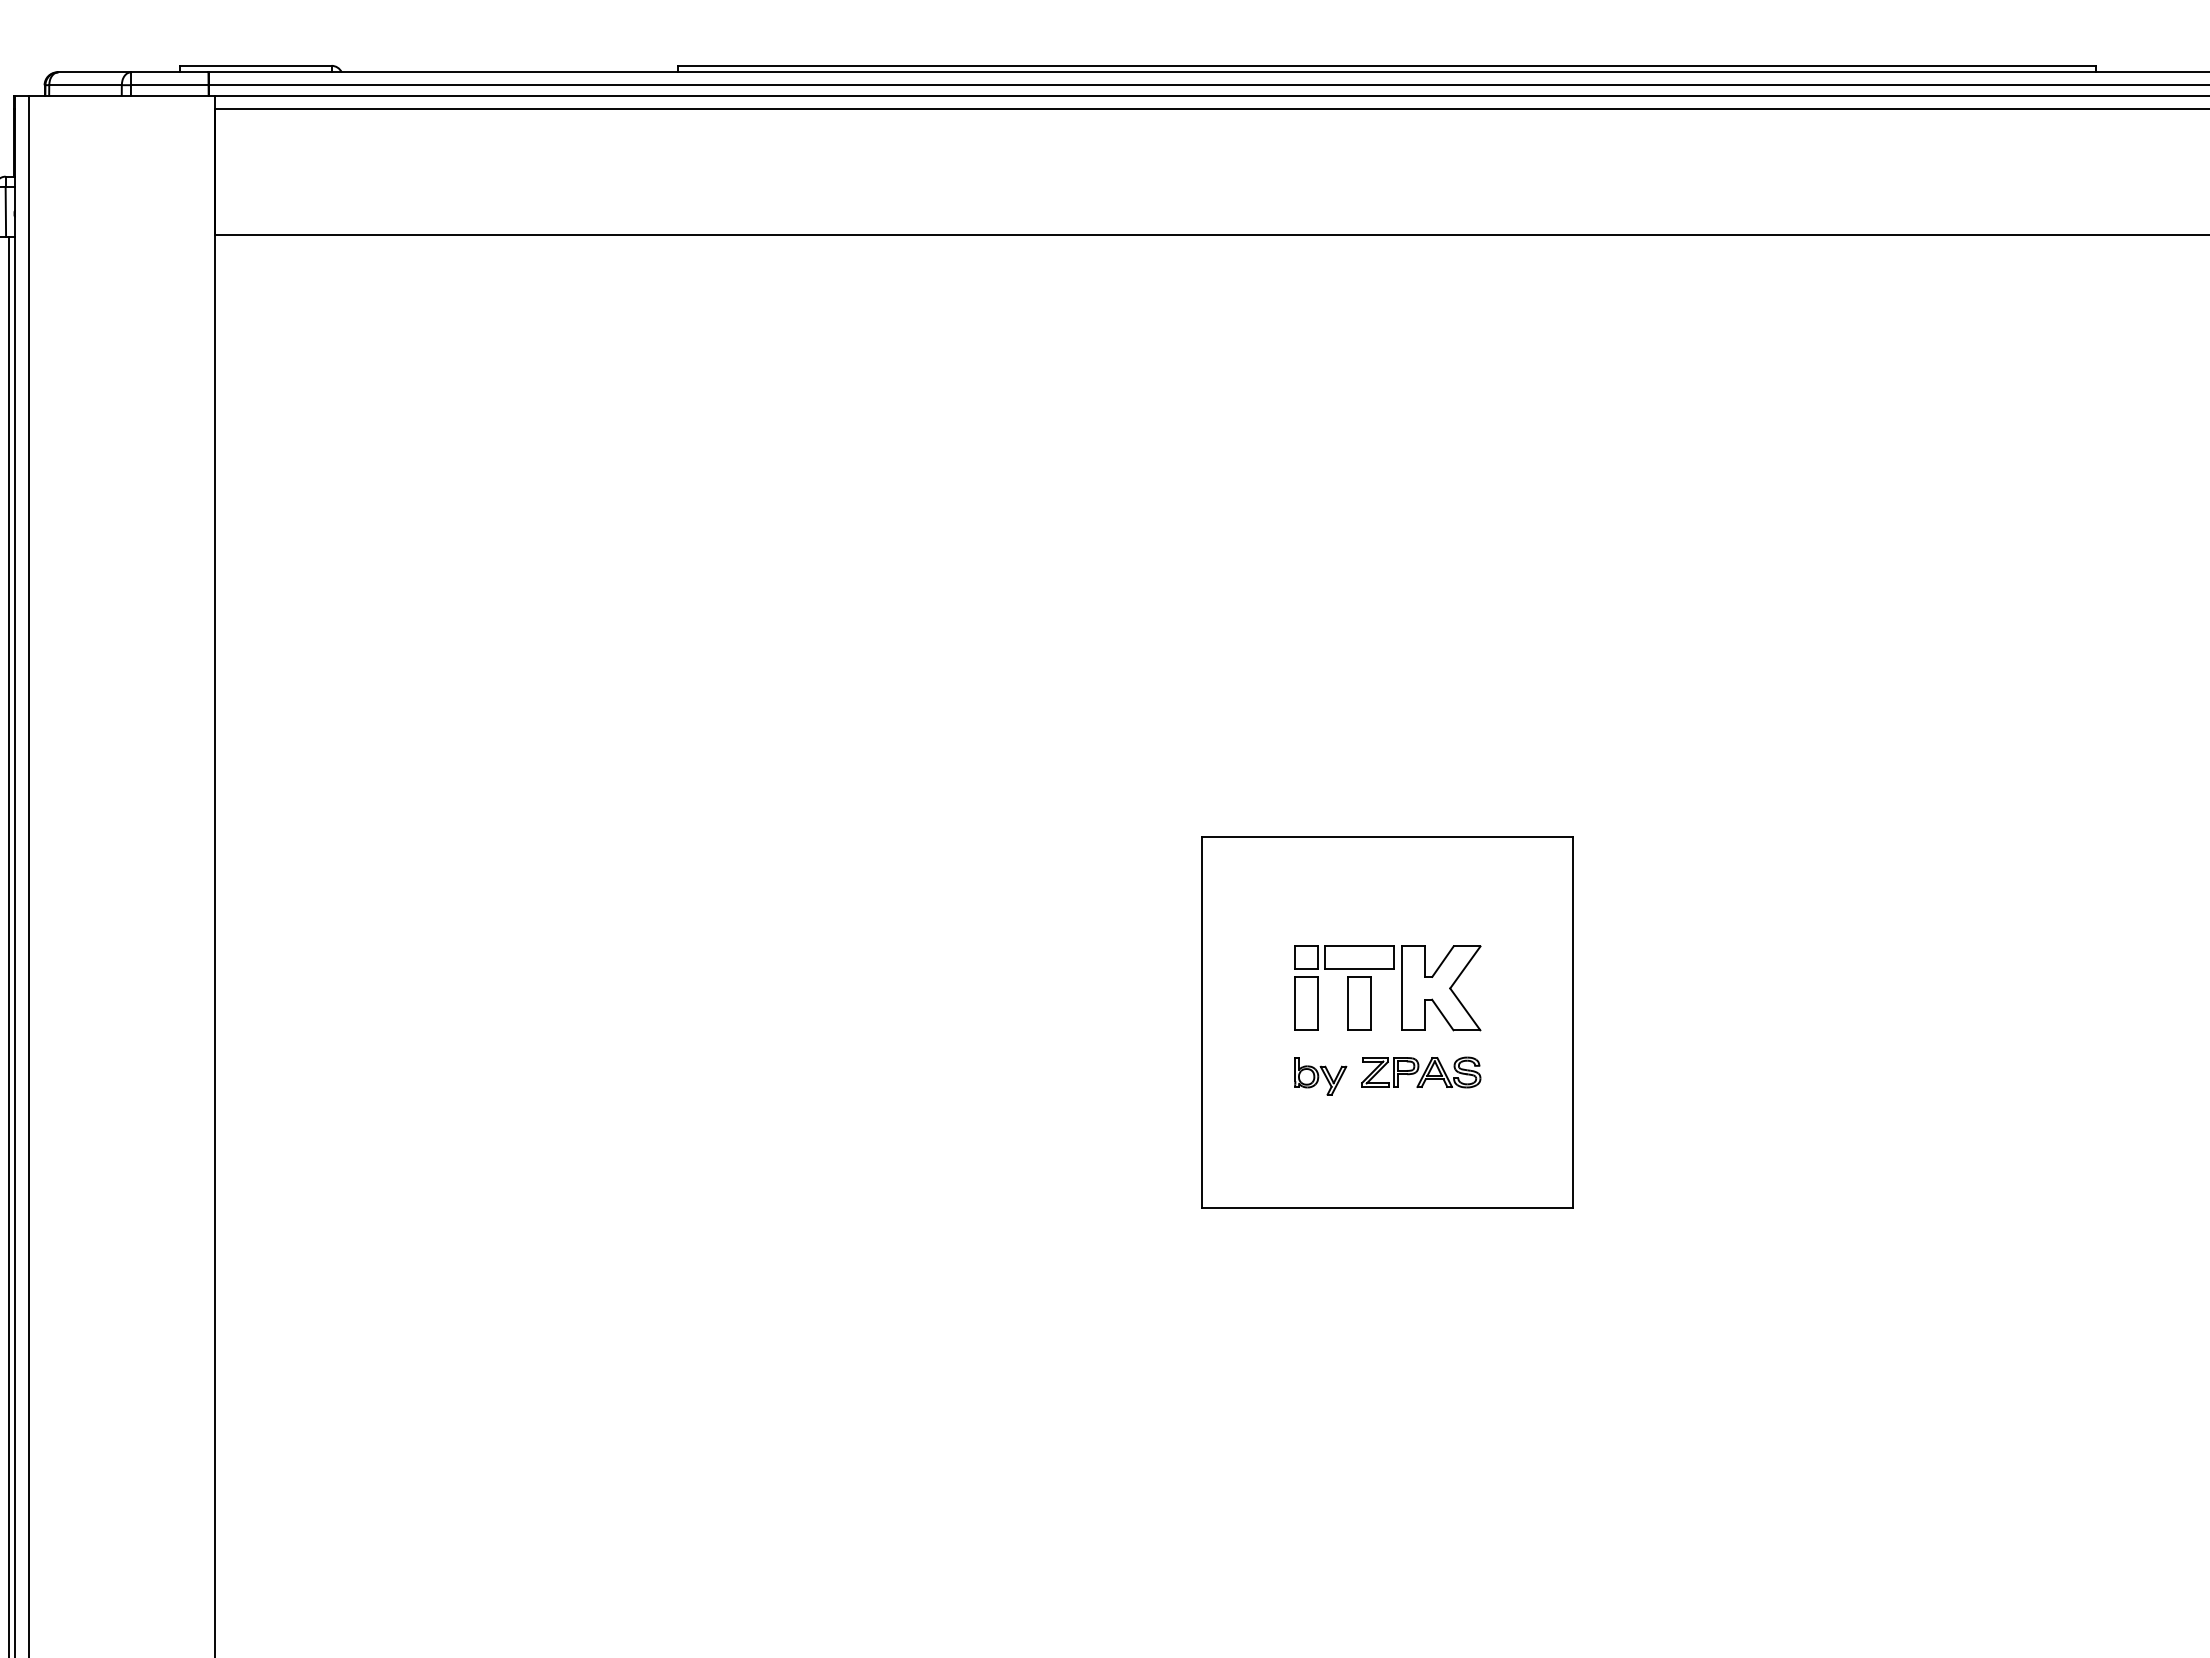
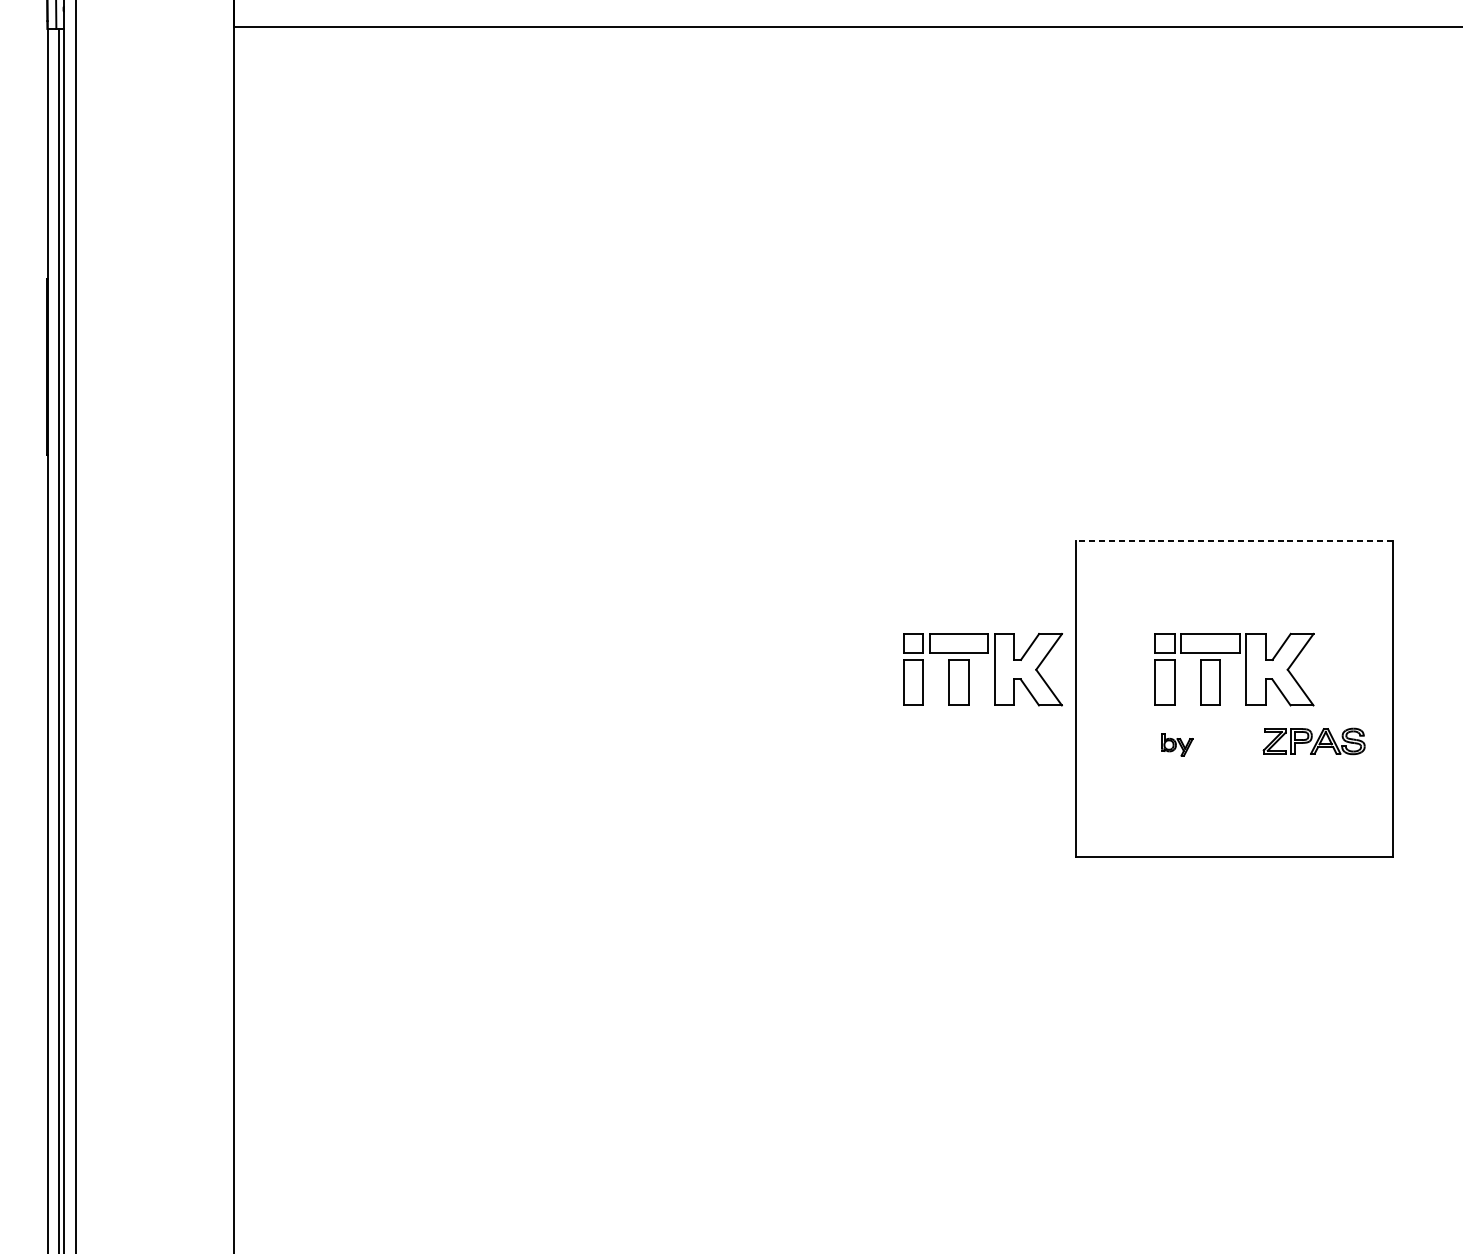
line: (1387, 837) -> (1234, 541), solid -> dashed
part: (1106, 988) -> (994, 669), added
part: (1421, 1072) -> (1314, 741), moved
part: (1320, 1076) -> (1177, 744), size x0.7

